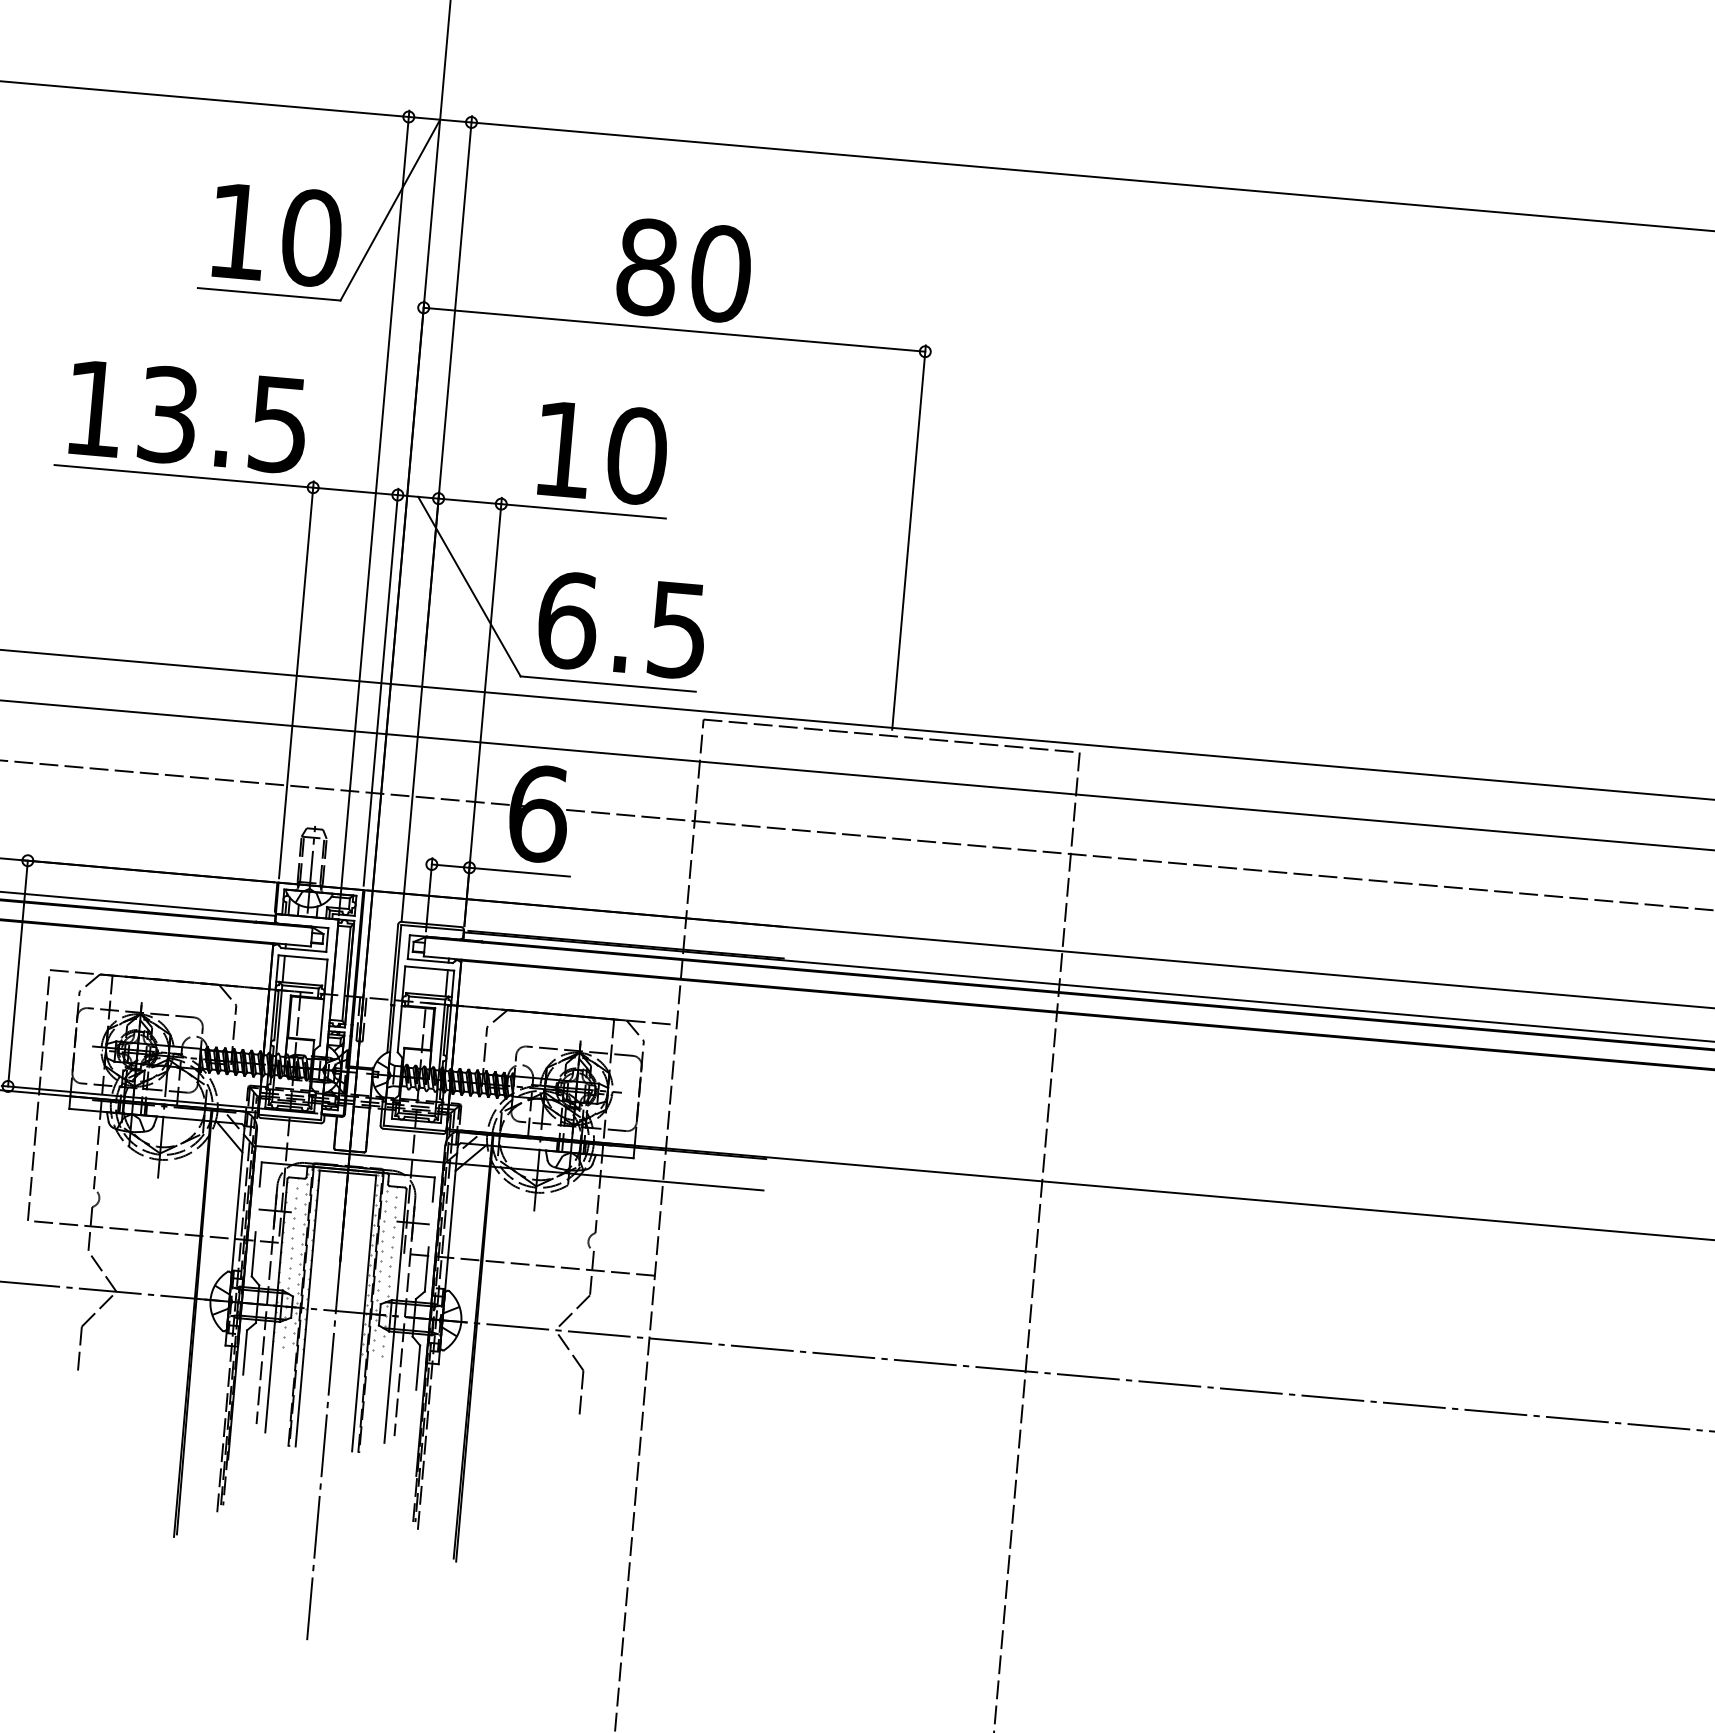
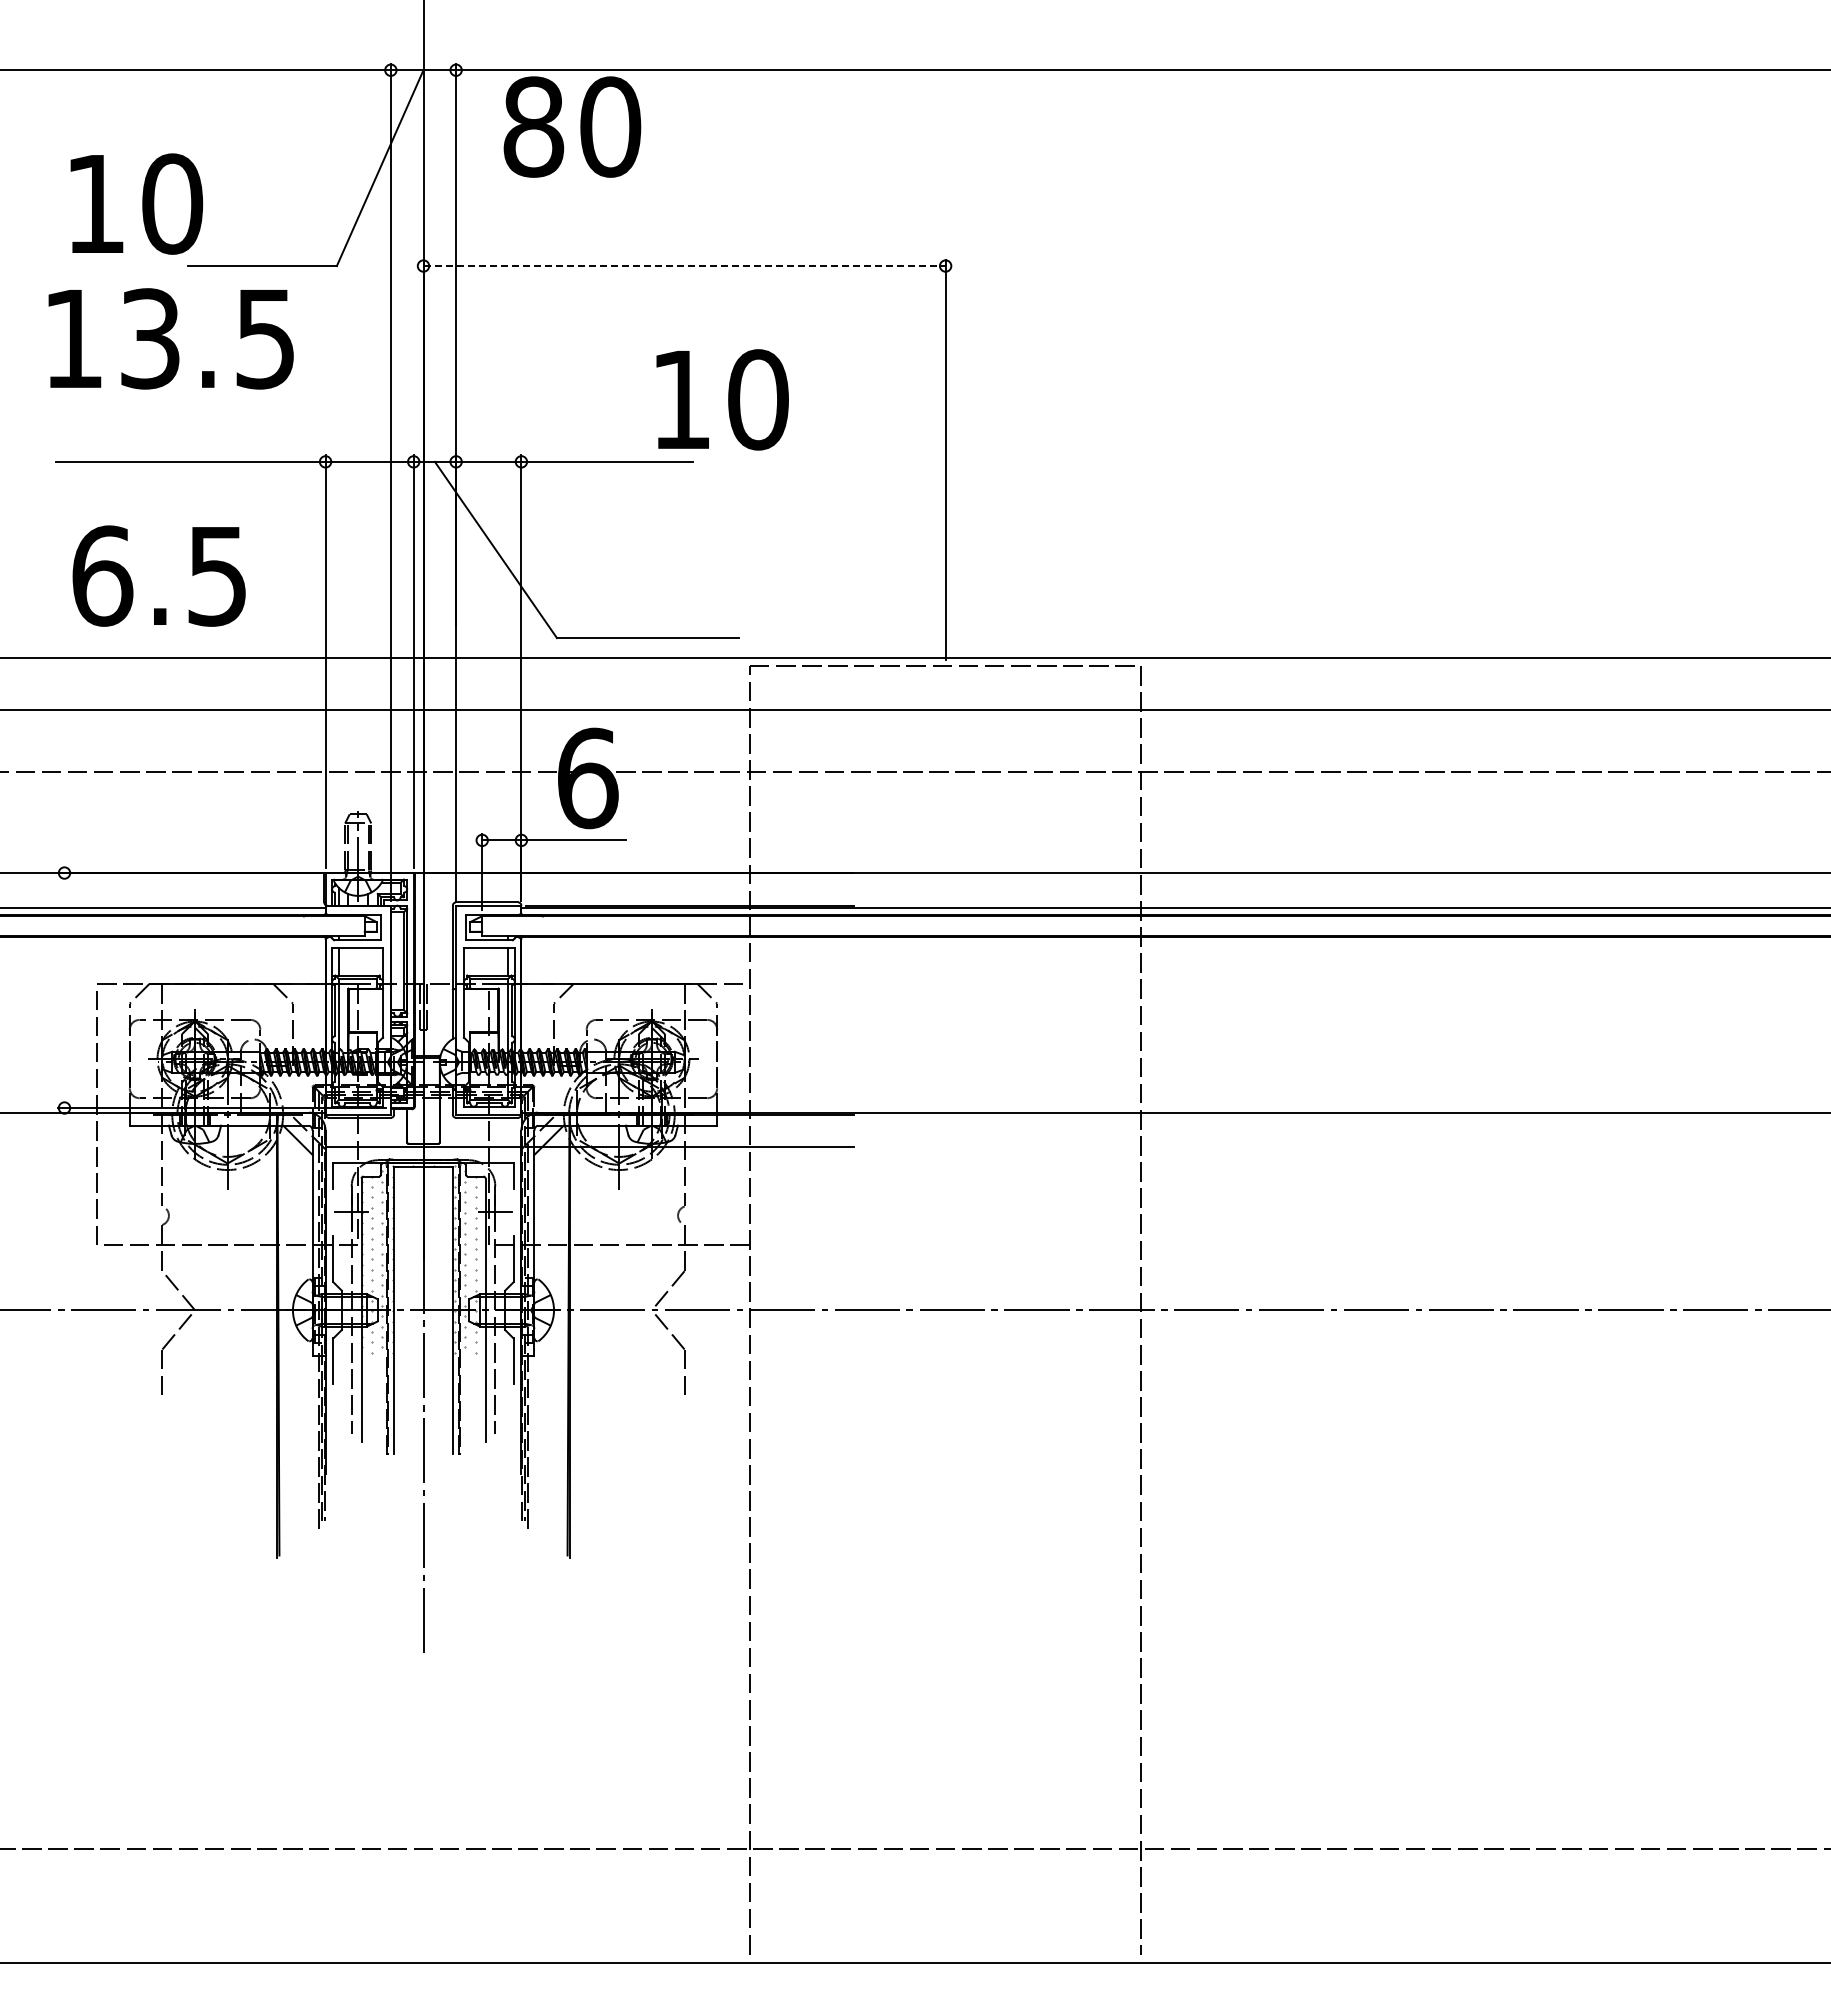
text: (277, 234) -> (136, 203), moved
text: (684, 270) -> (572, 126), moved
line: (675, 330) -> (685, 266), solid -> dashed
text: (187, 416) -> (170, 338), moved
text: (602, 452) -> (722, 399), moved
text: (621, 624) -> (158, 575), moved
line: (17, 973) -> (64, 990), removed

